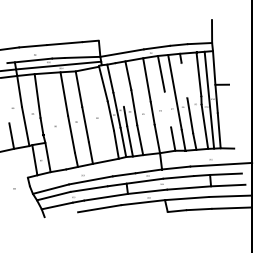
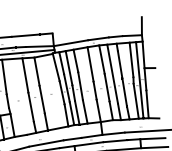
line: (184, 80) -> (120, 64), added
line: (119, 84) -> (68, 67), added
line: (167, 109) -> (106, 87), added

